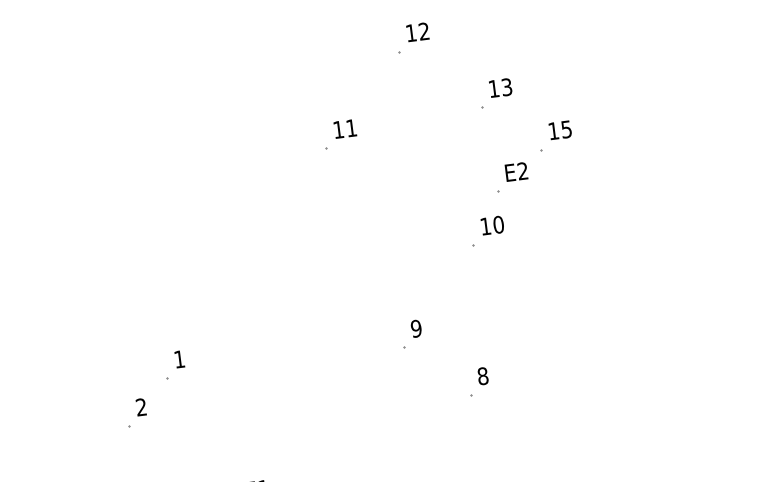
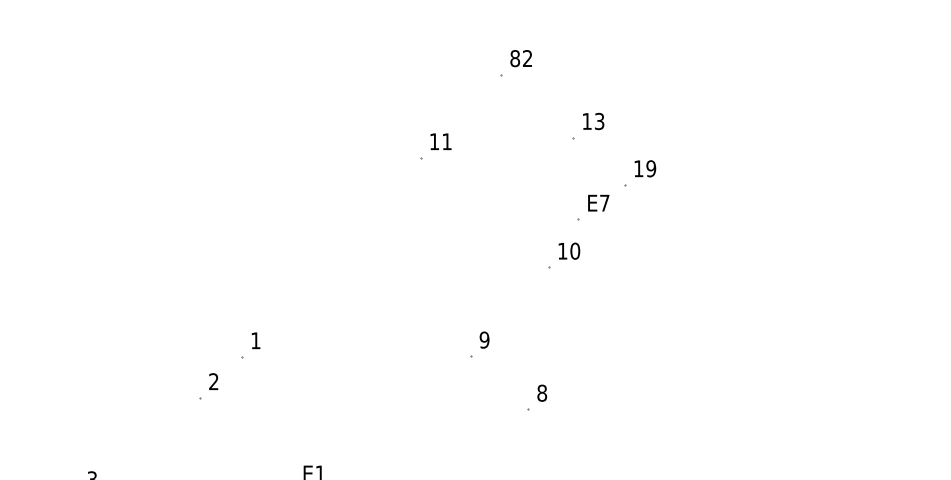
text: (411, 32) -> (515, 58), 12 -> 82
text: (566, 129) -> (651, 168), 15 -> 19
text: (522, 170) -> (604, 202), E2 -> E7

